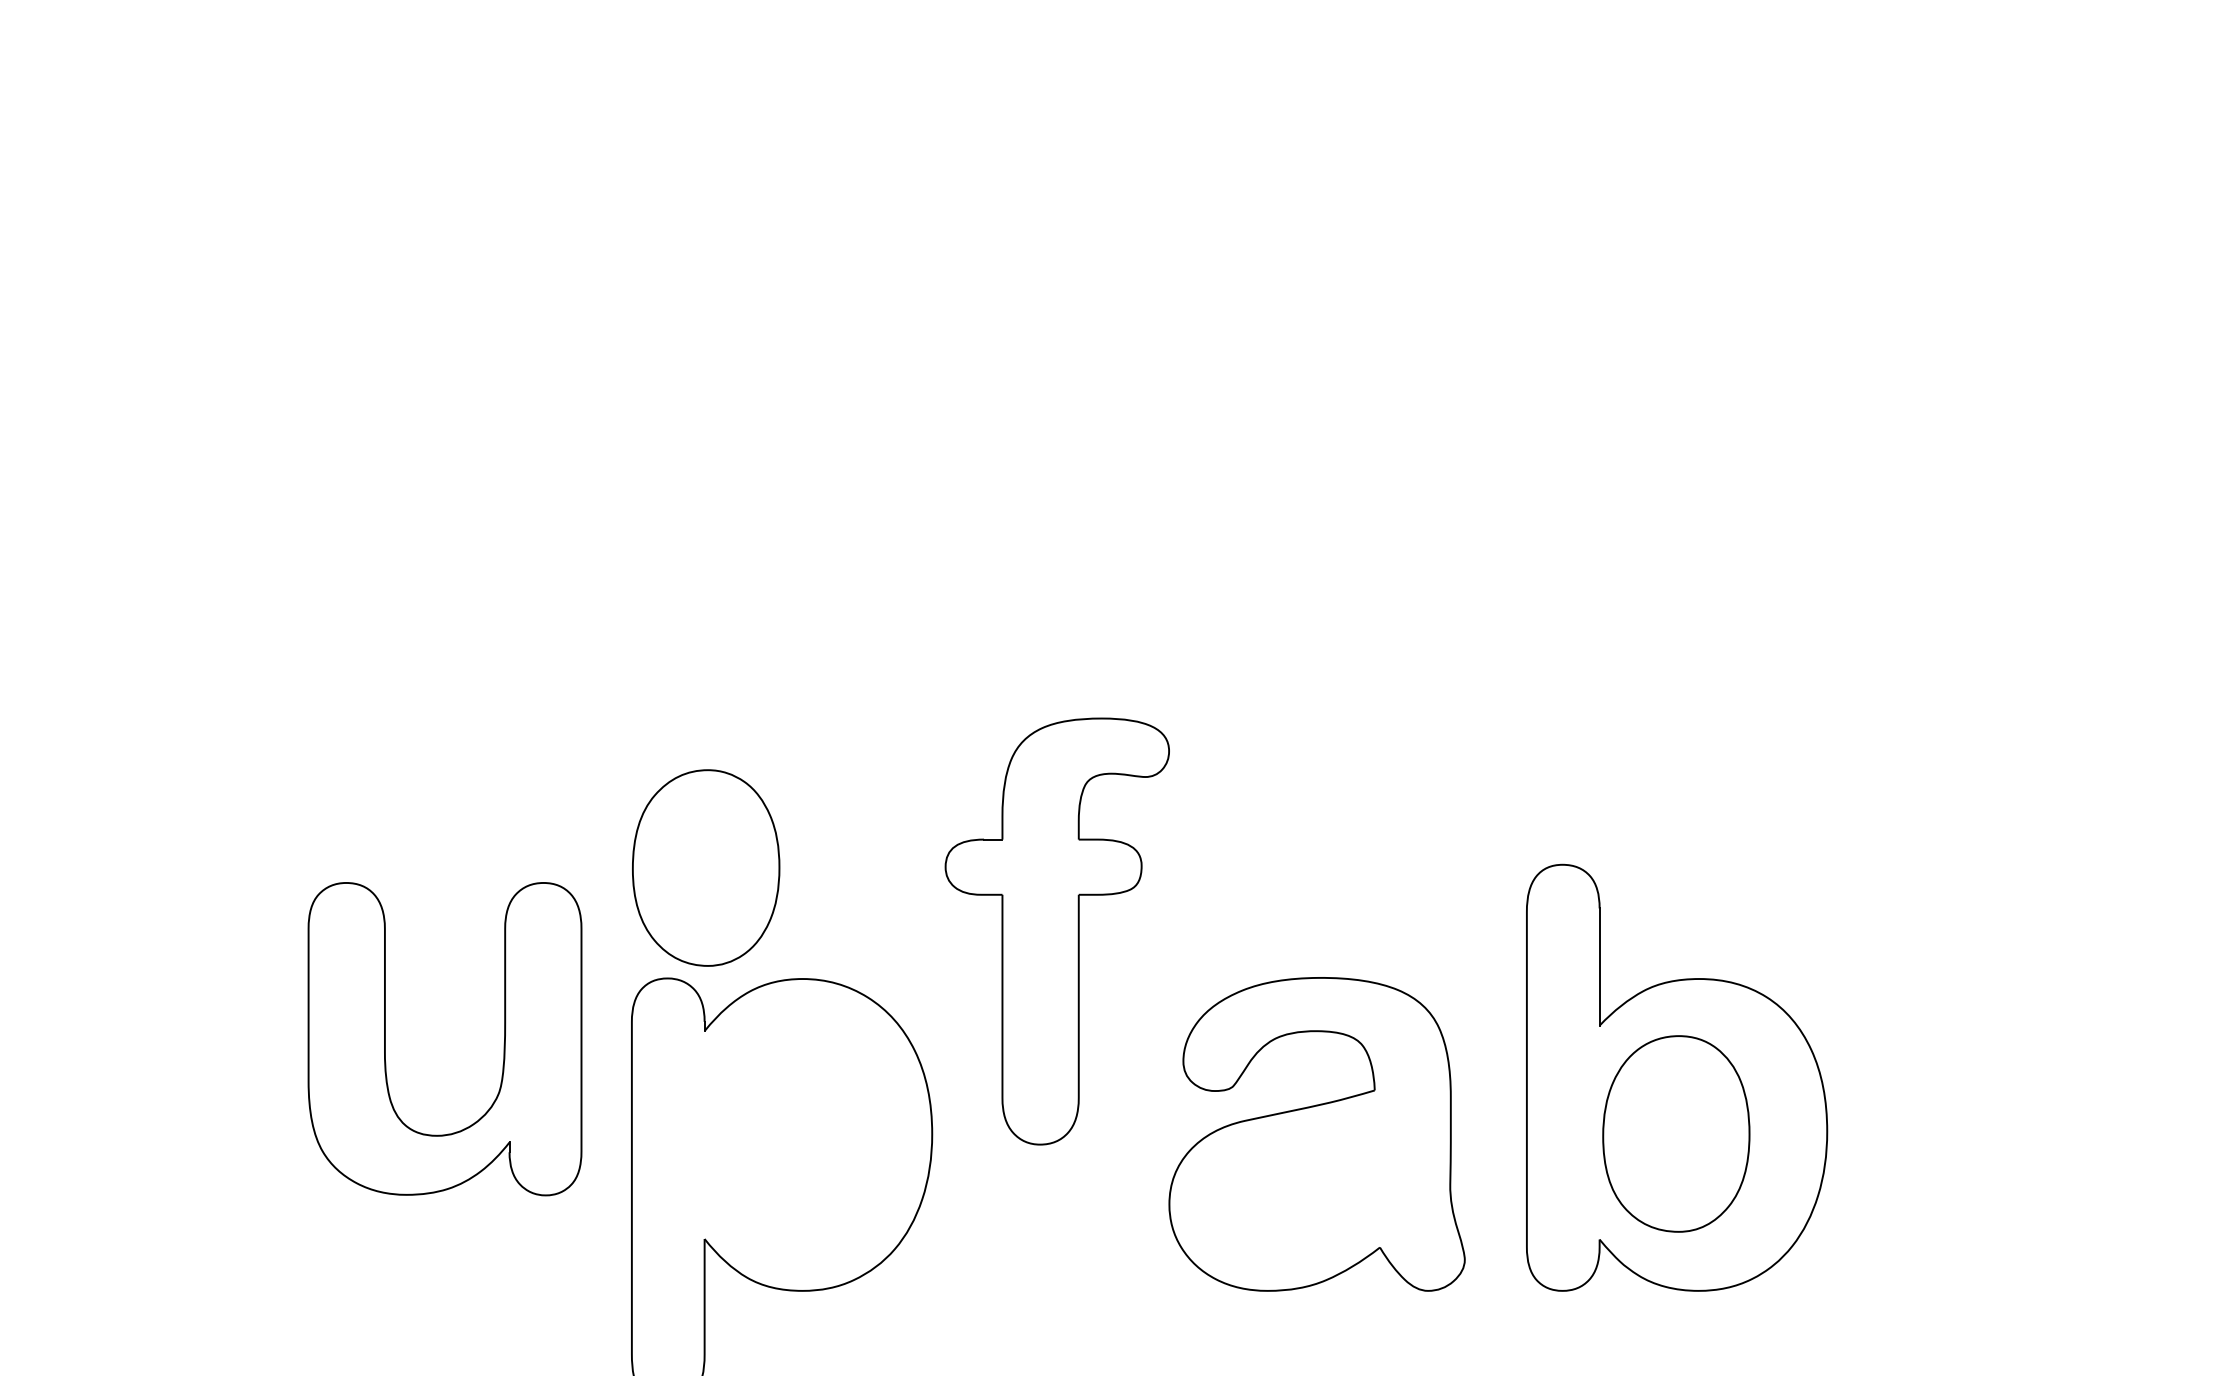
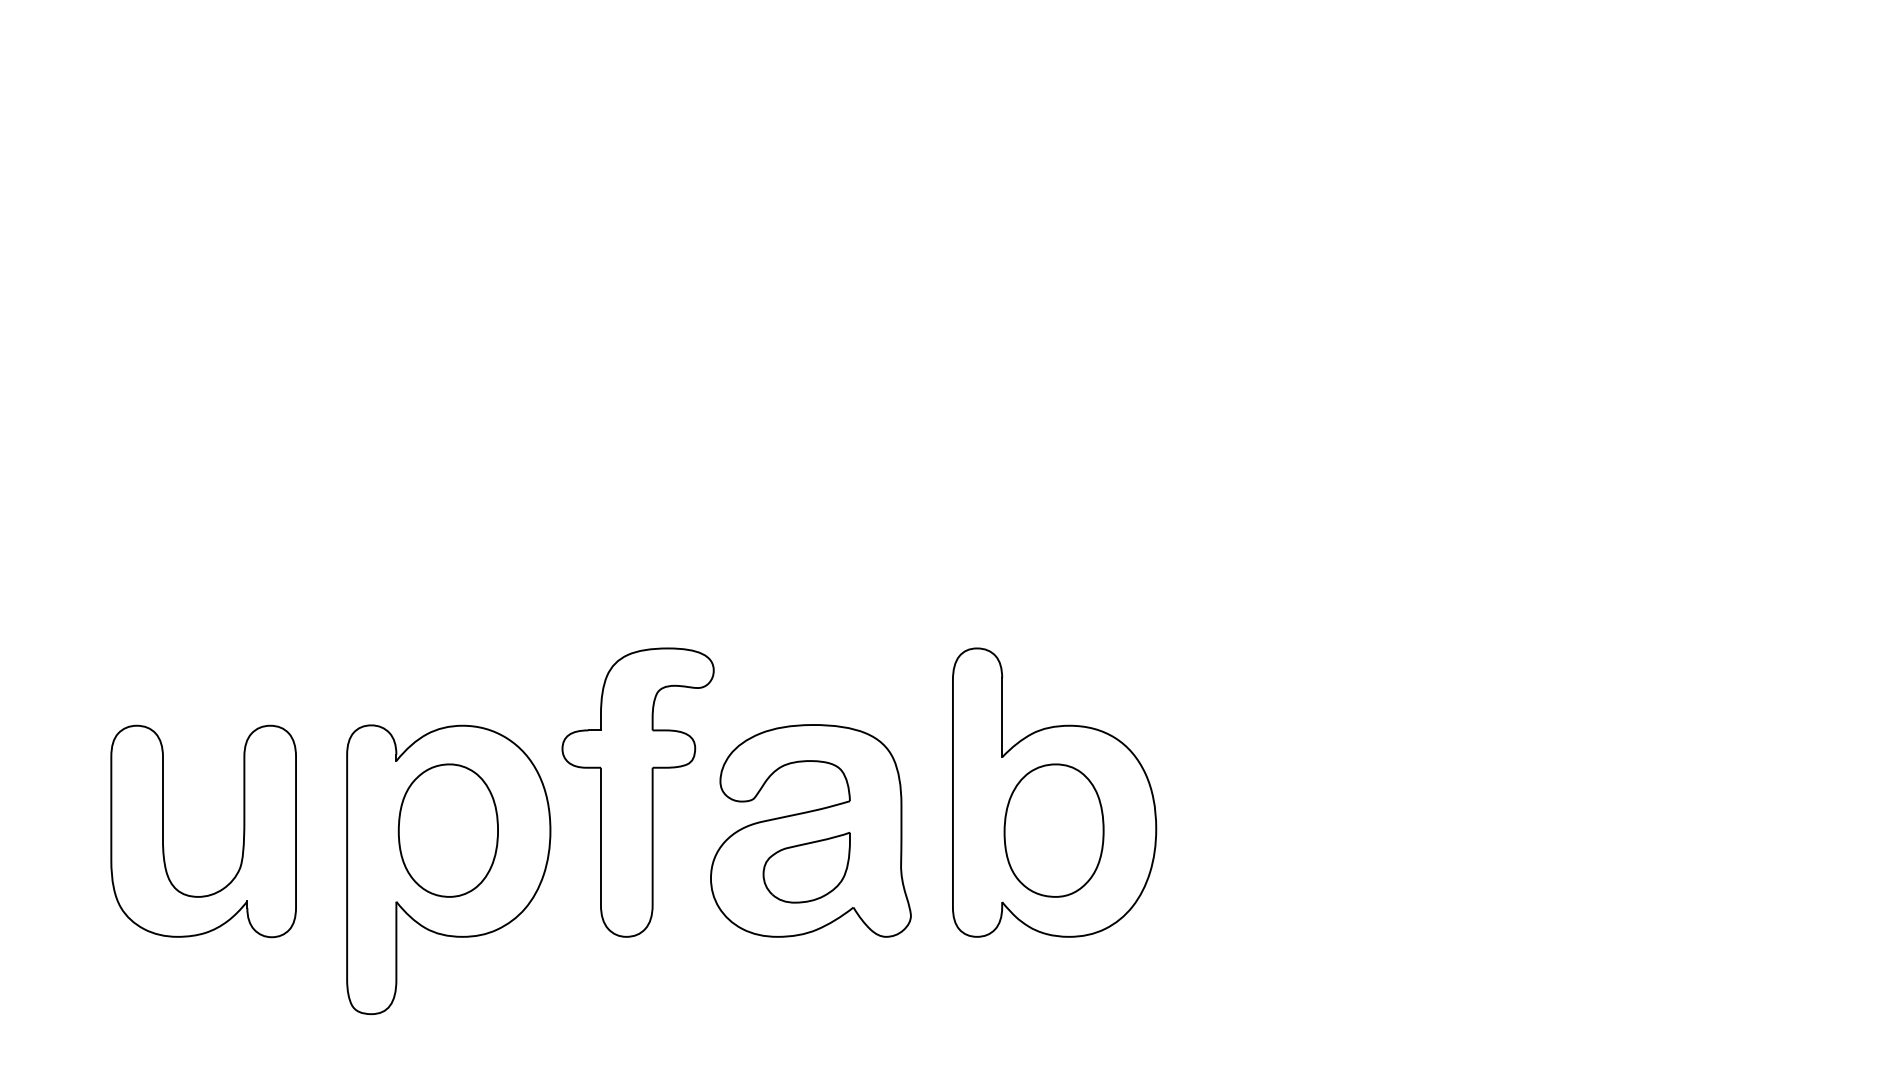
part: (704, 867) -> (447, 830), moved
part: (1056, 931) -> (637, 792), moved
part: (385, 1039) -> (163, 831), moved
part: (1310, 1188) -> (806, 867), added

